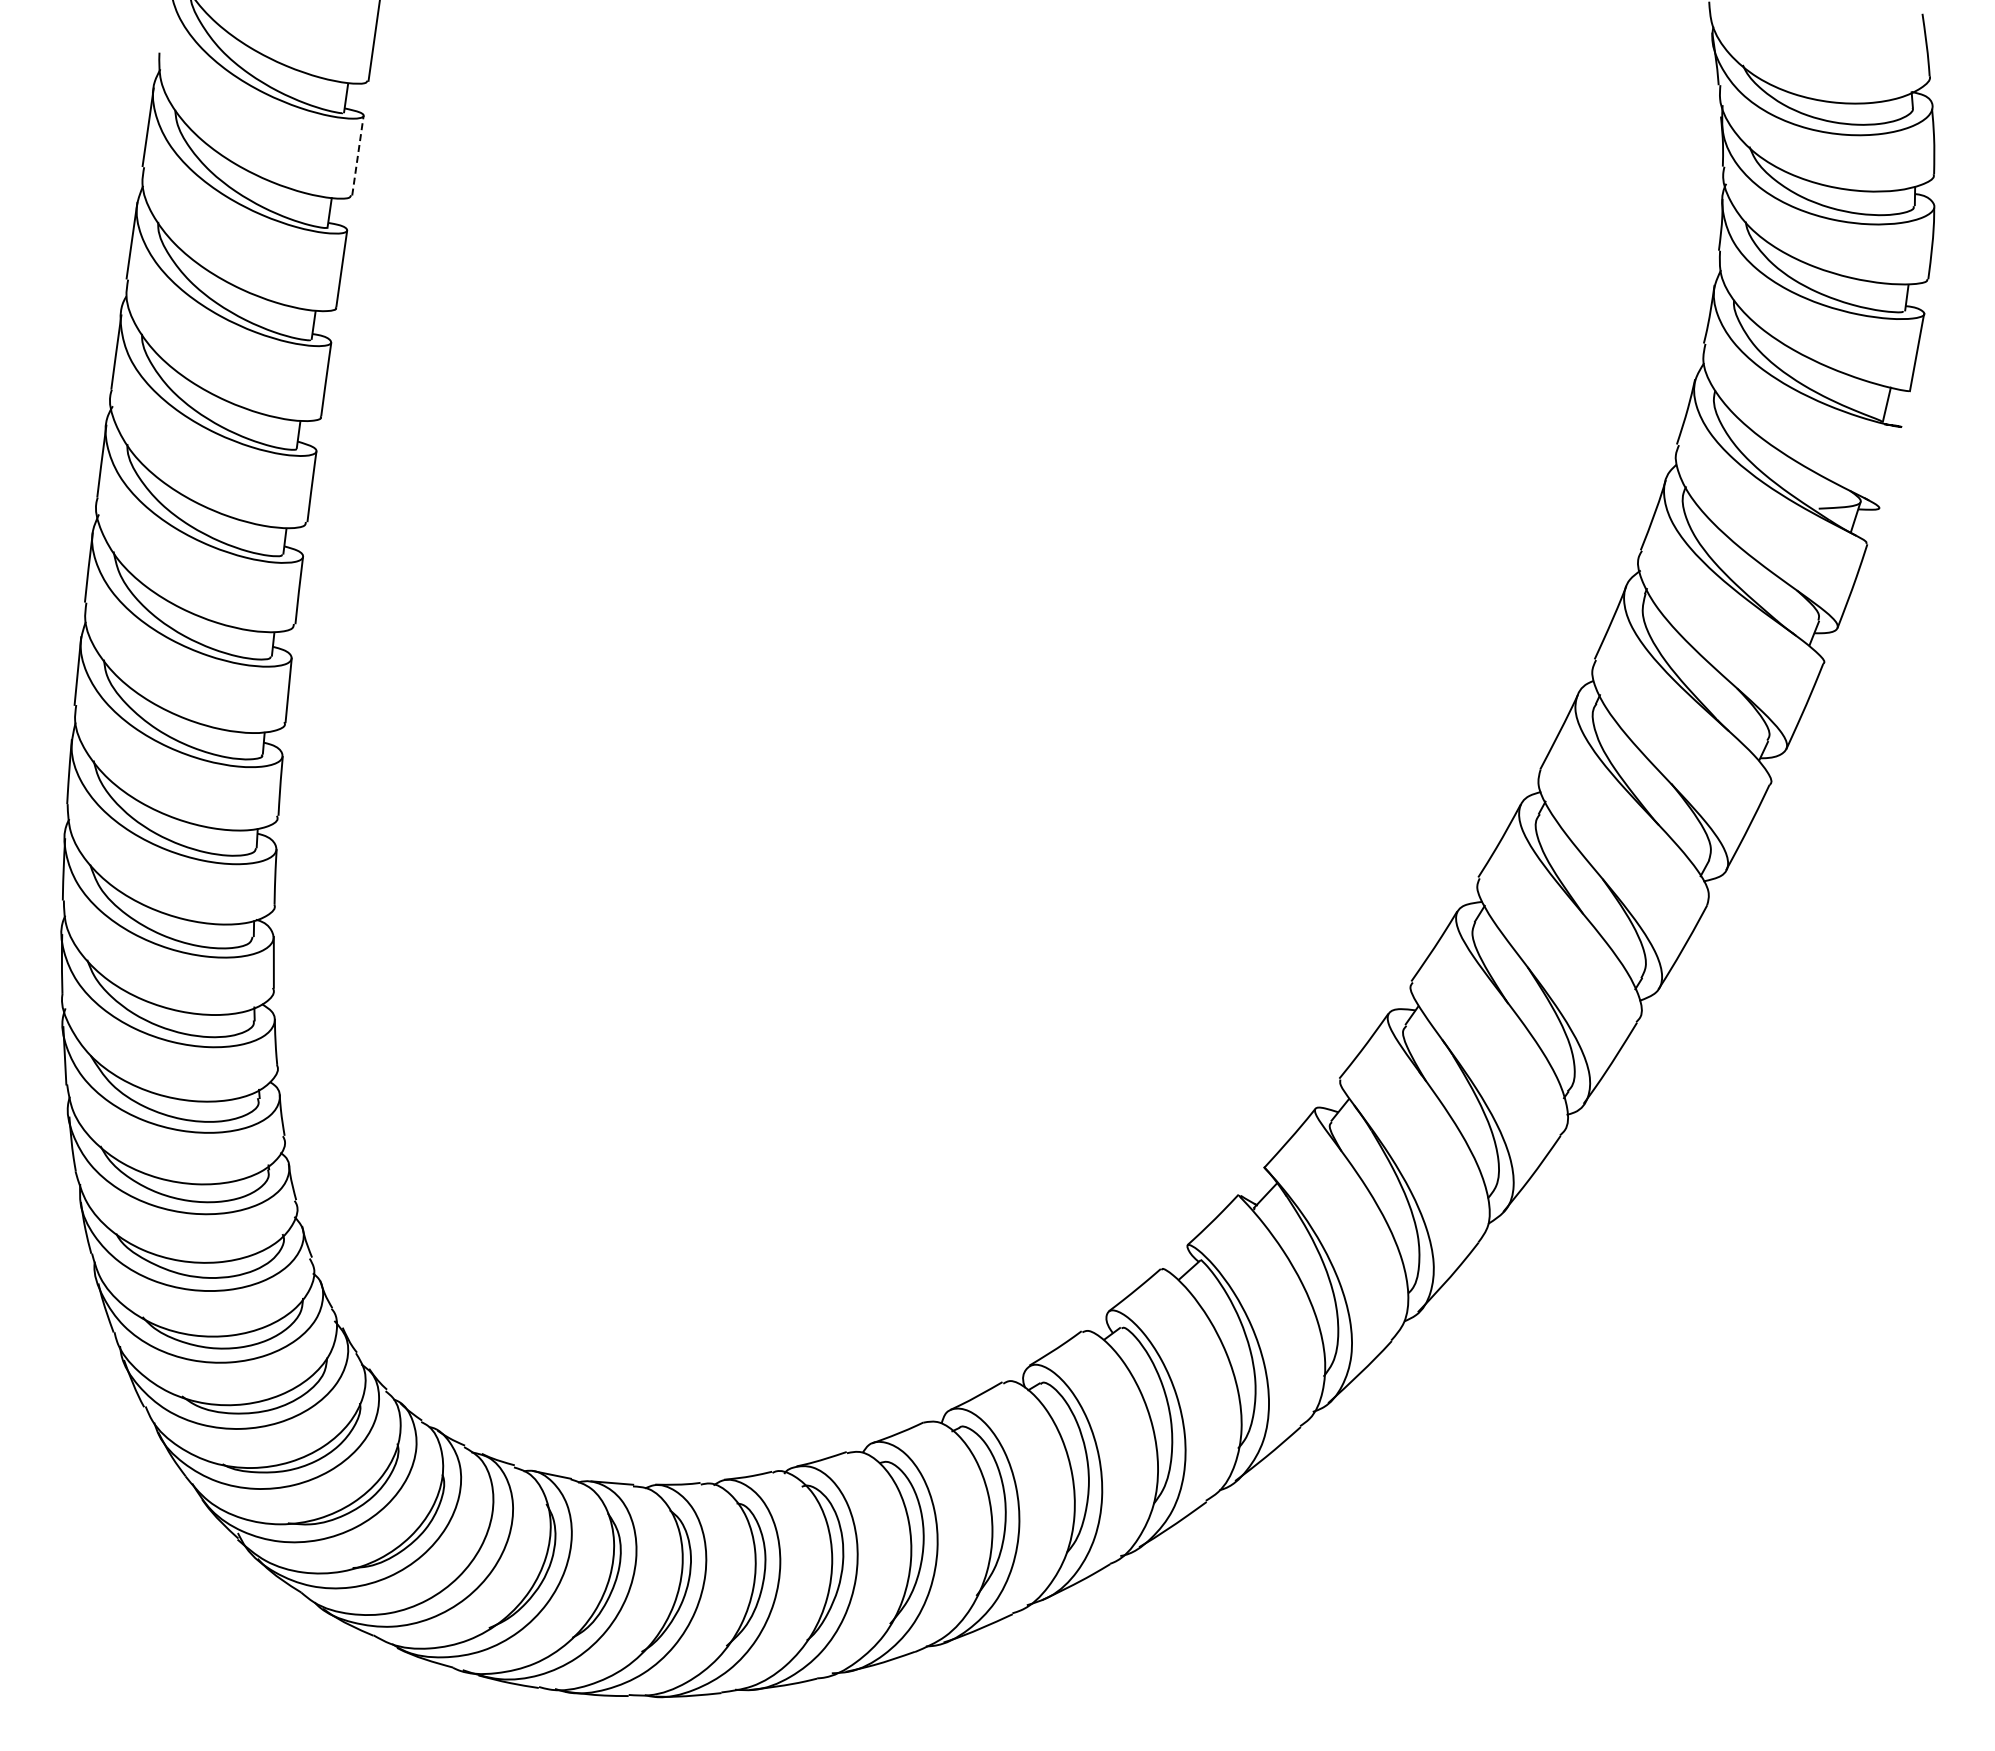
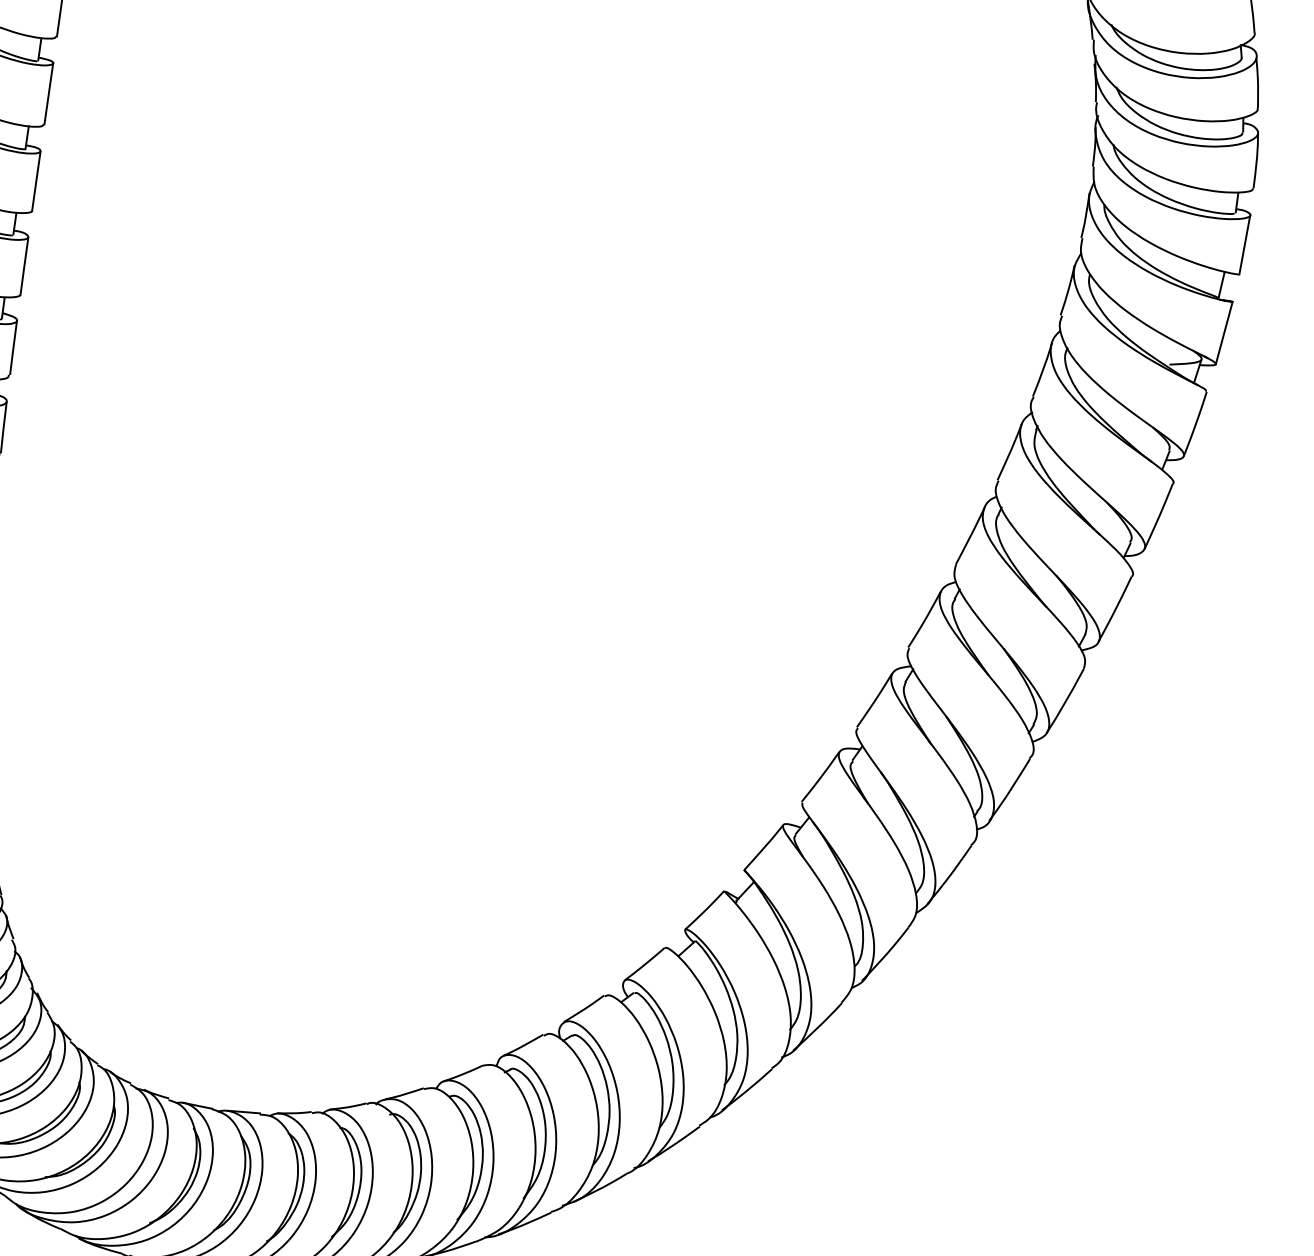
line: (358, 155) -> (49, 93), dashed -> solid
line: (1890, 467) -> (1224, 333), added

